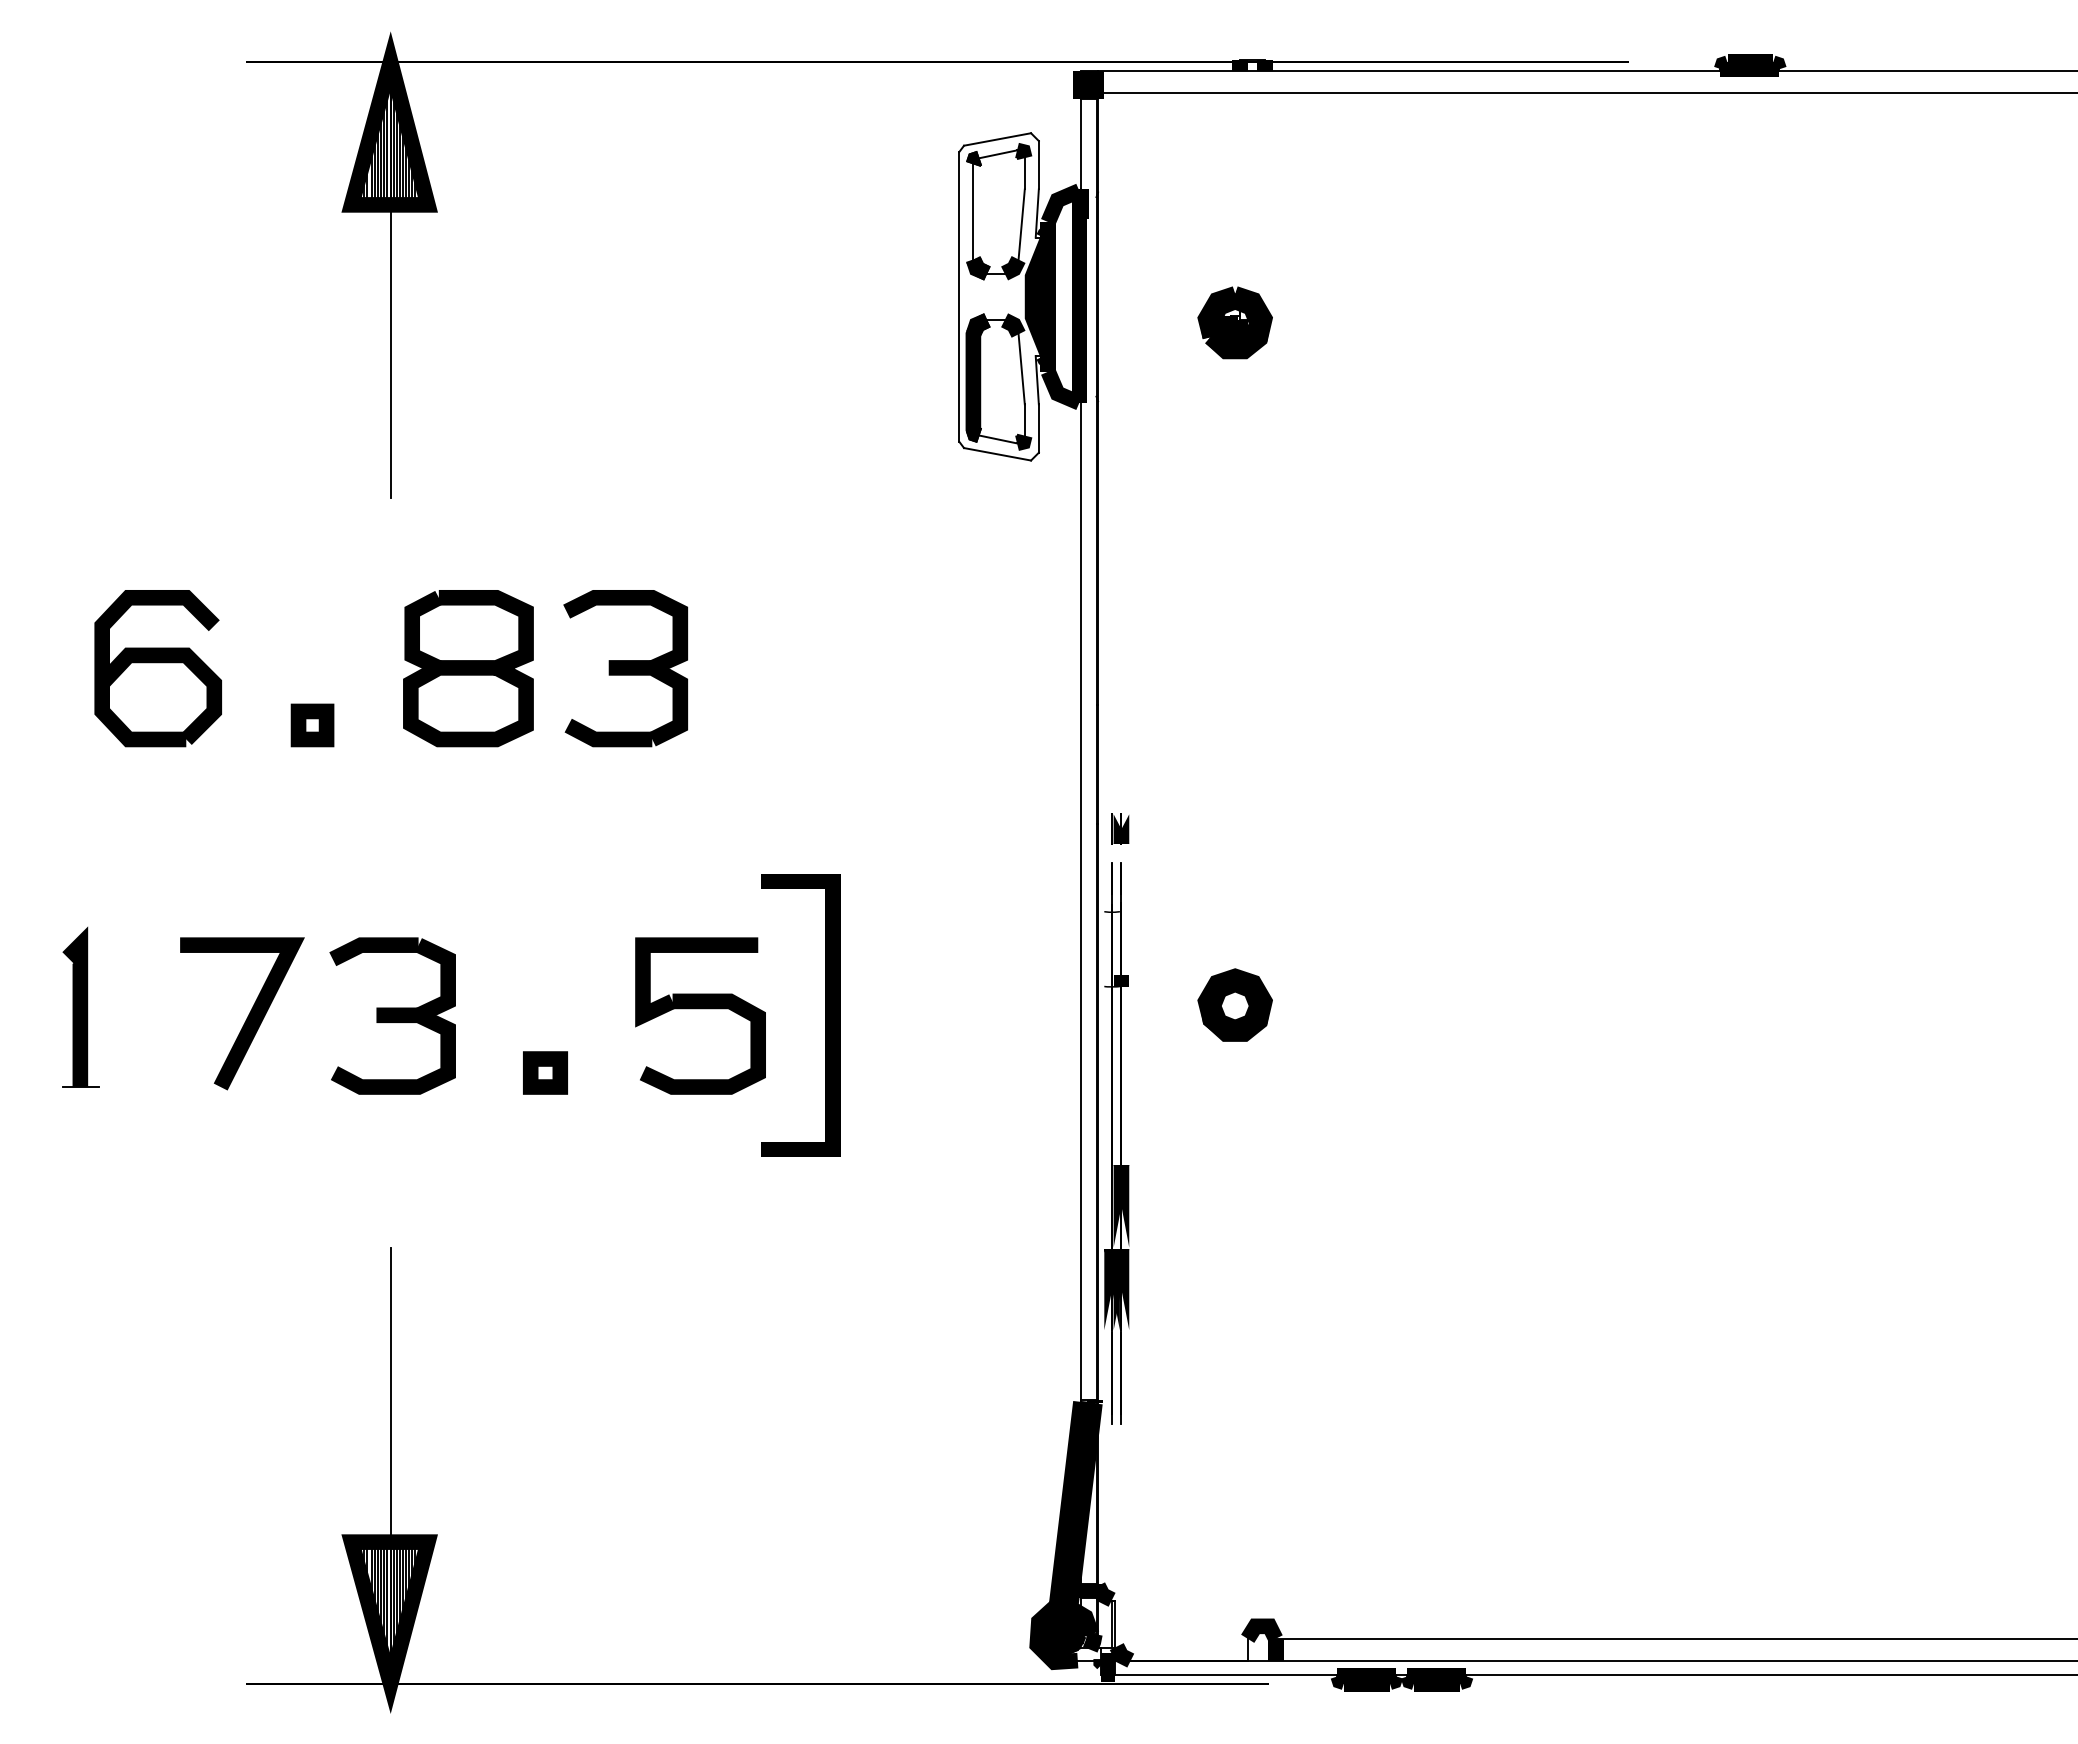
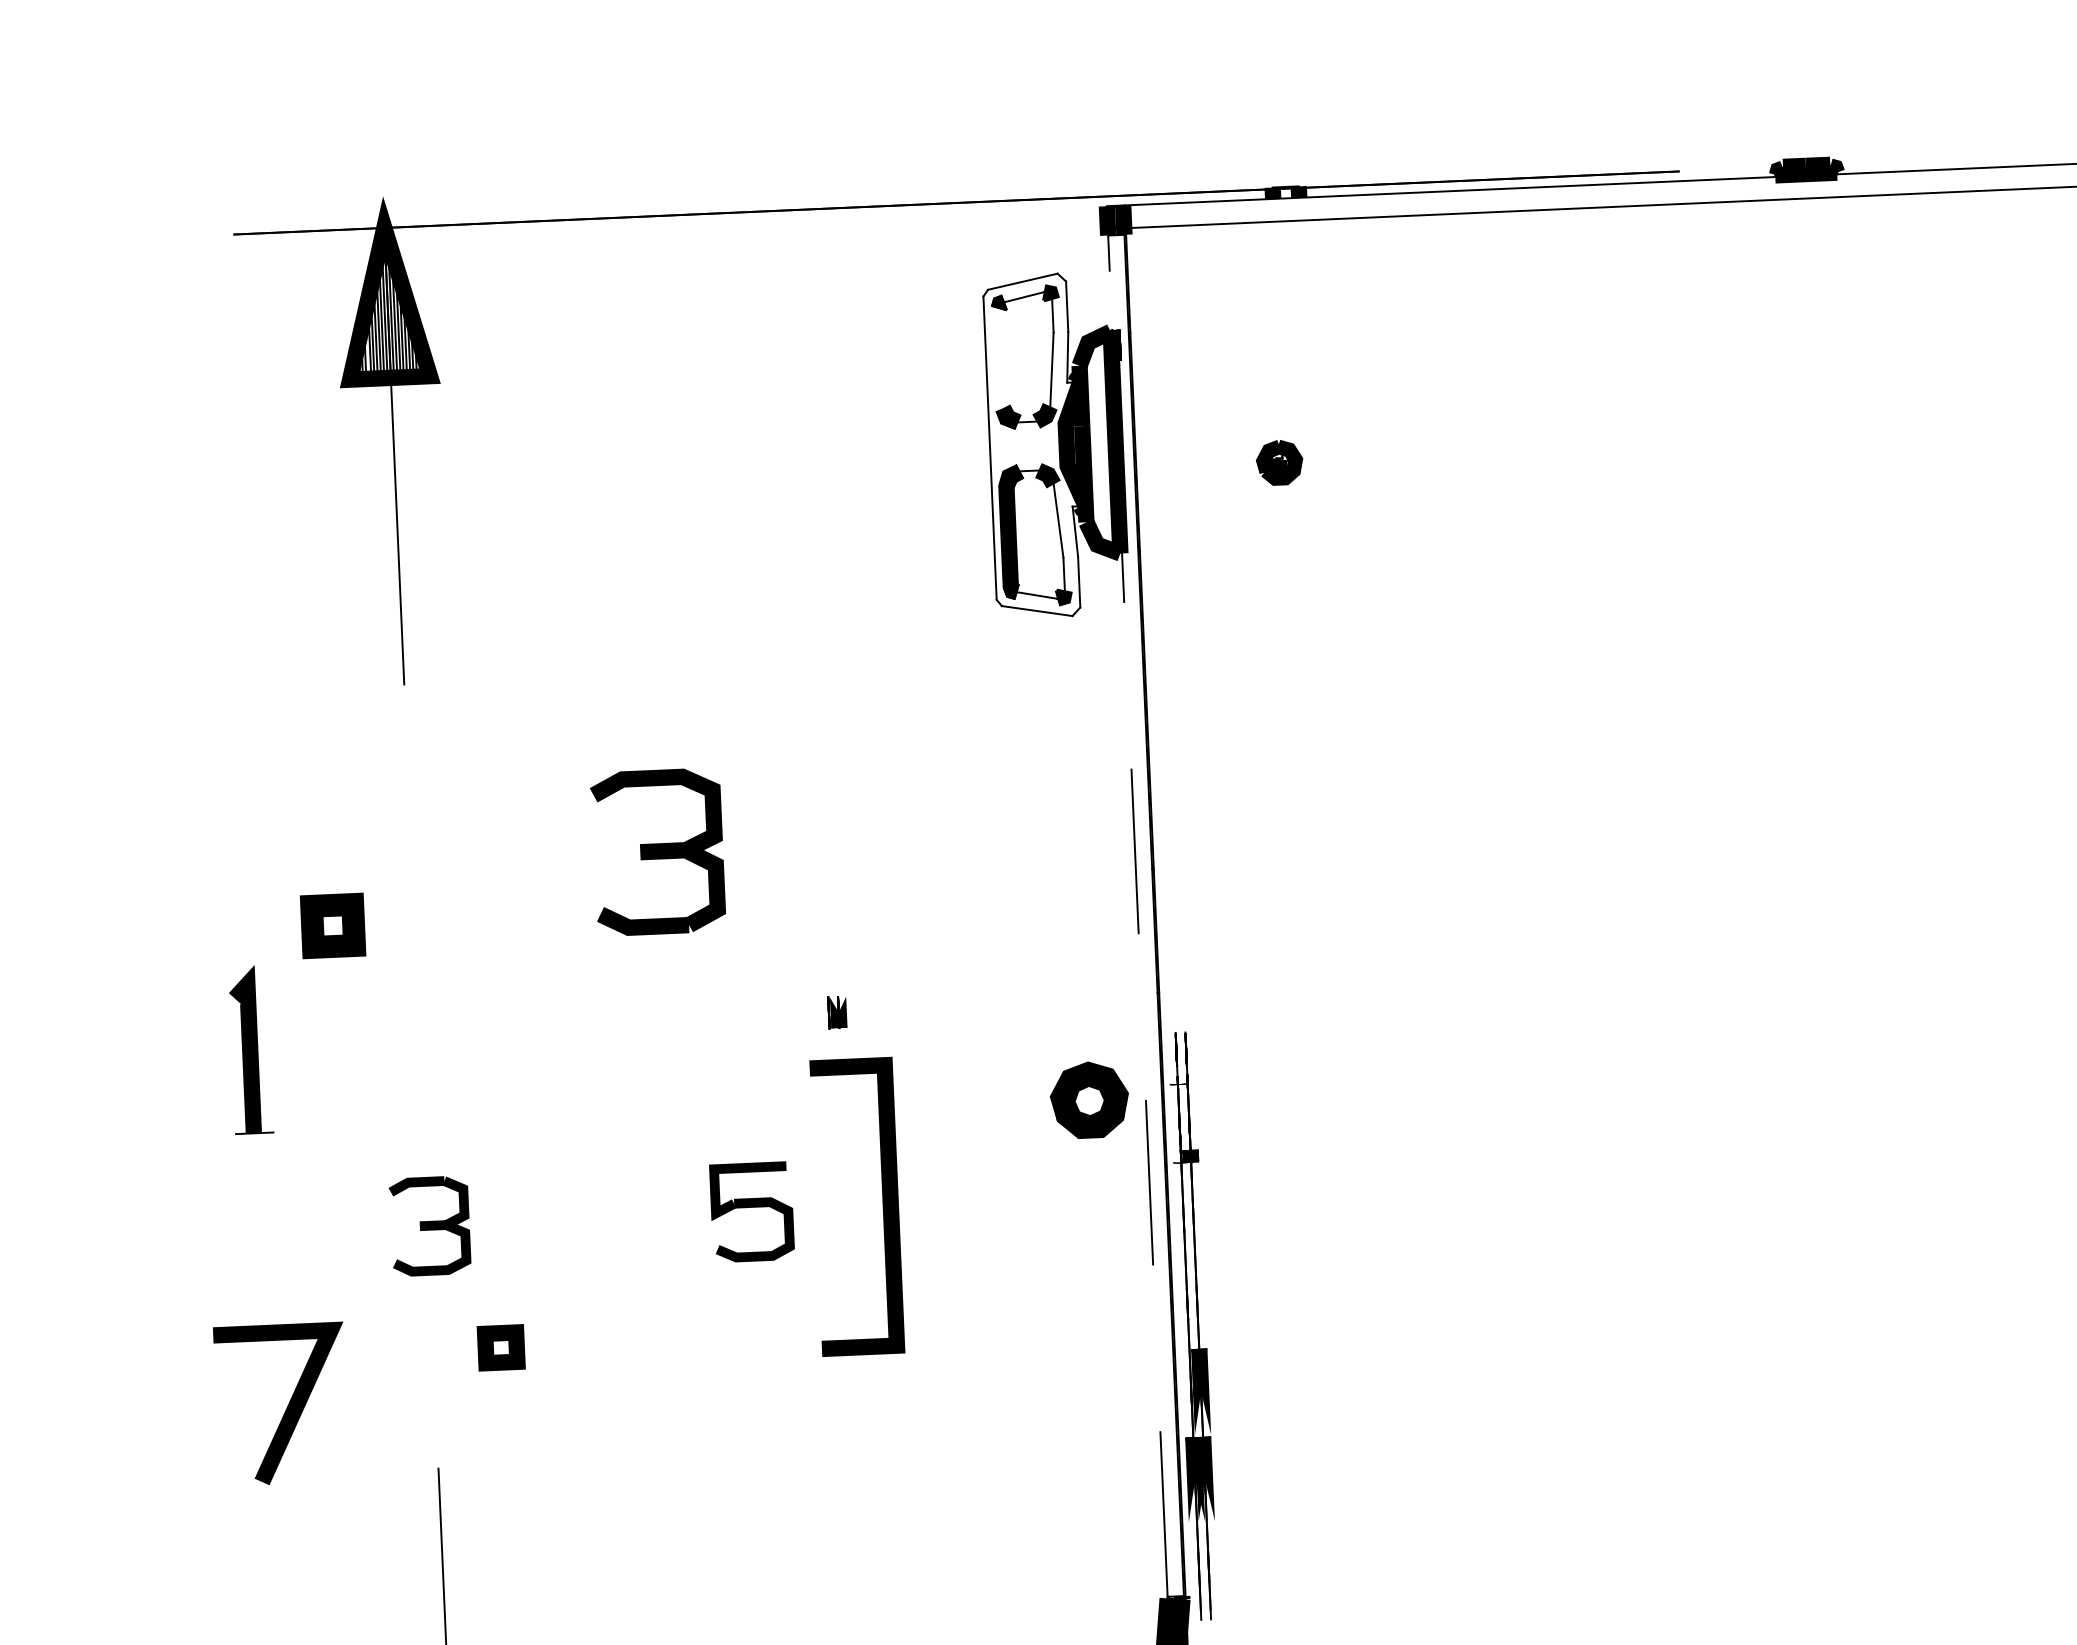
line: (973, 211) -> (1000, 358), removed
part: (1234, 322) -> (1279, 462), size x0.6
part: (157, 668) -> (168, 873), removed
part: (468, 668) -> (493, 859), removed
part: (312, 725) -> (333, 926), size x1.4
line: (1080, 749) -> (1137, 916), solid -> dashed
part: (1120, 828) -> (837, 1011), moved
part: (1234, 1004) -> (1088, 1099), moved
part: (80, 1006) -> (250, 1049), moved
part: (392, 1015) -> (429, 1225), size x0.6
part: (700, 1015) -> (752, 1211), size x0.6
line: (247, 1016) -> (286, 1406), moved
part: (545, 1072) -> (501, 1347), moved

